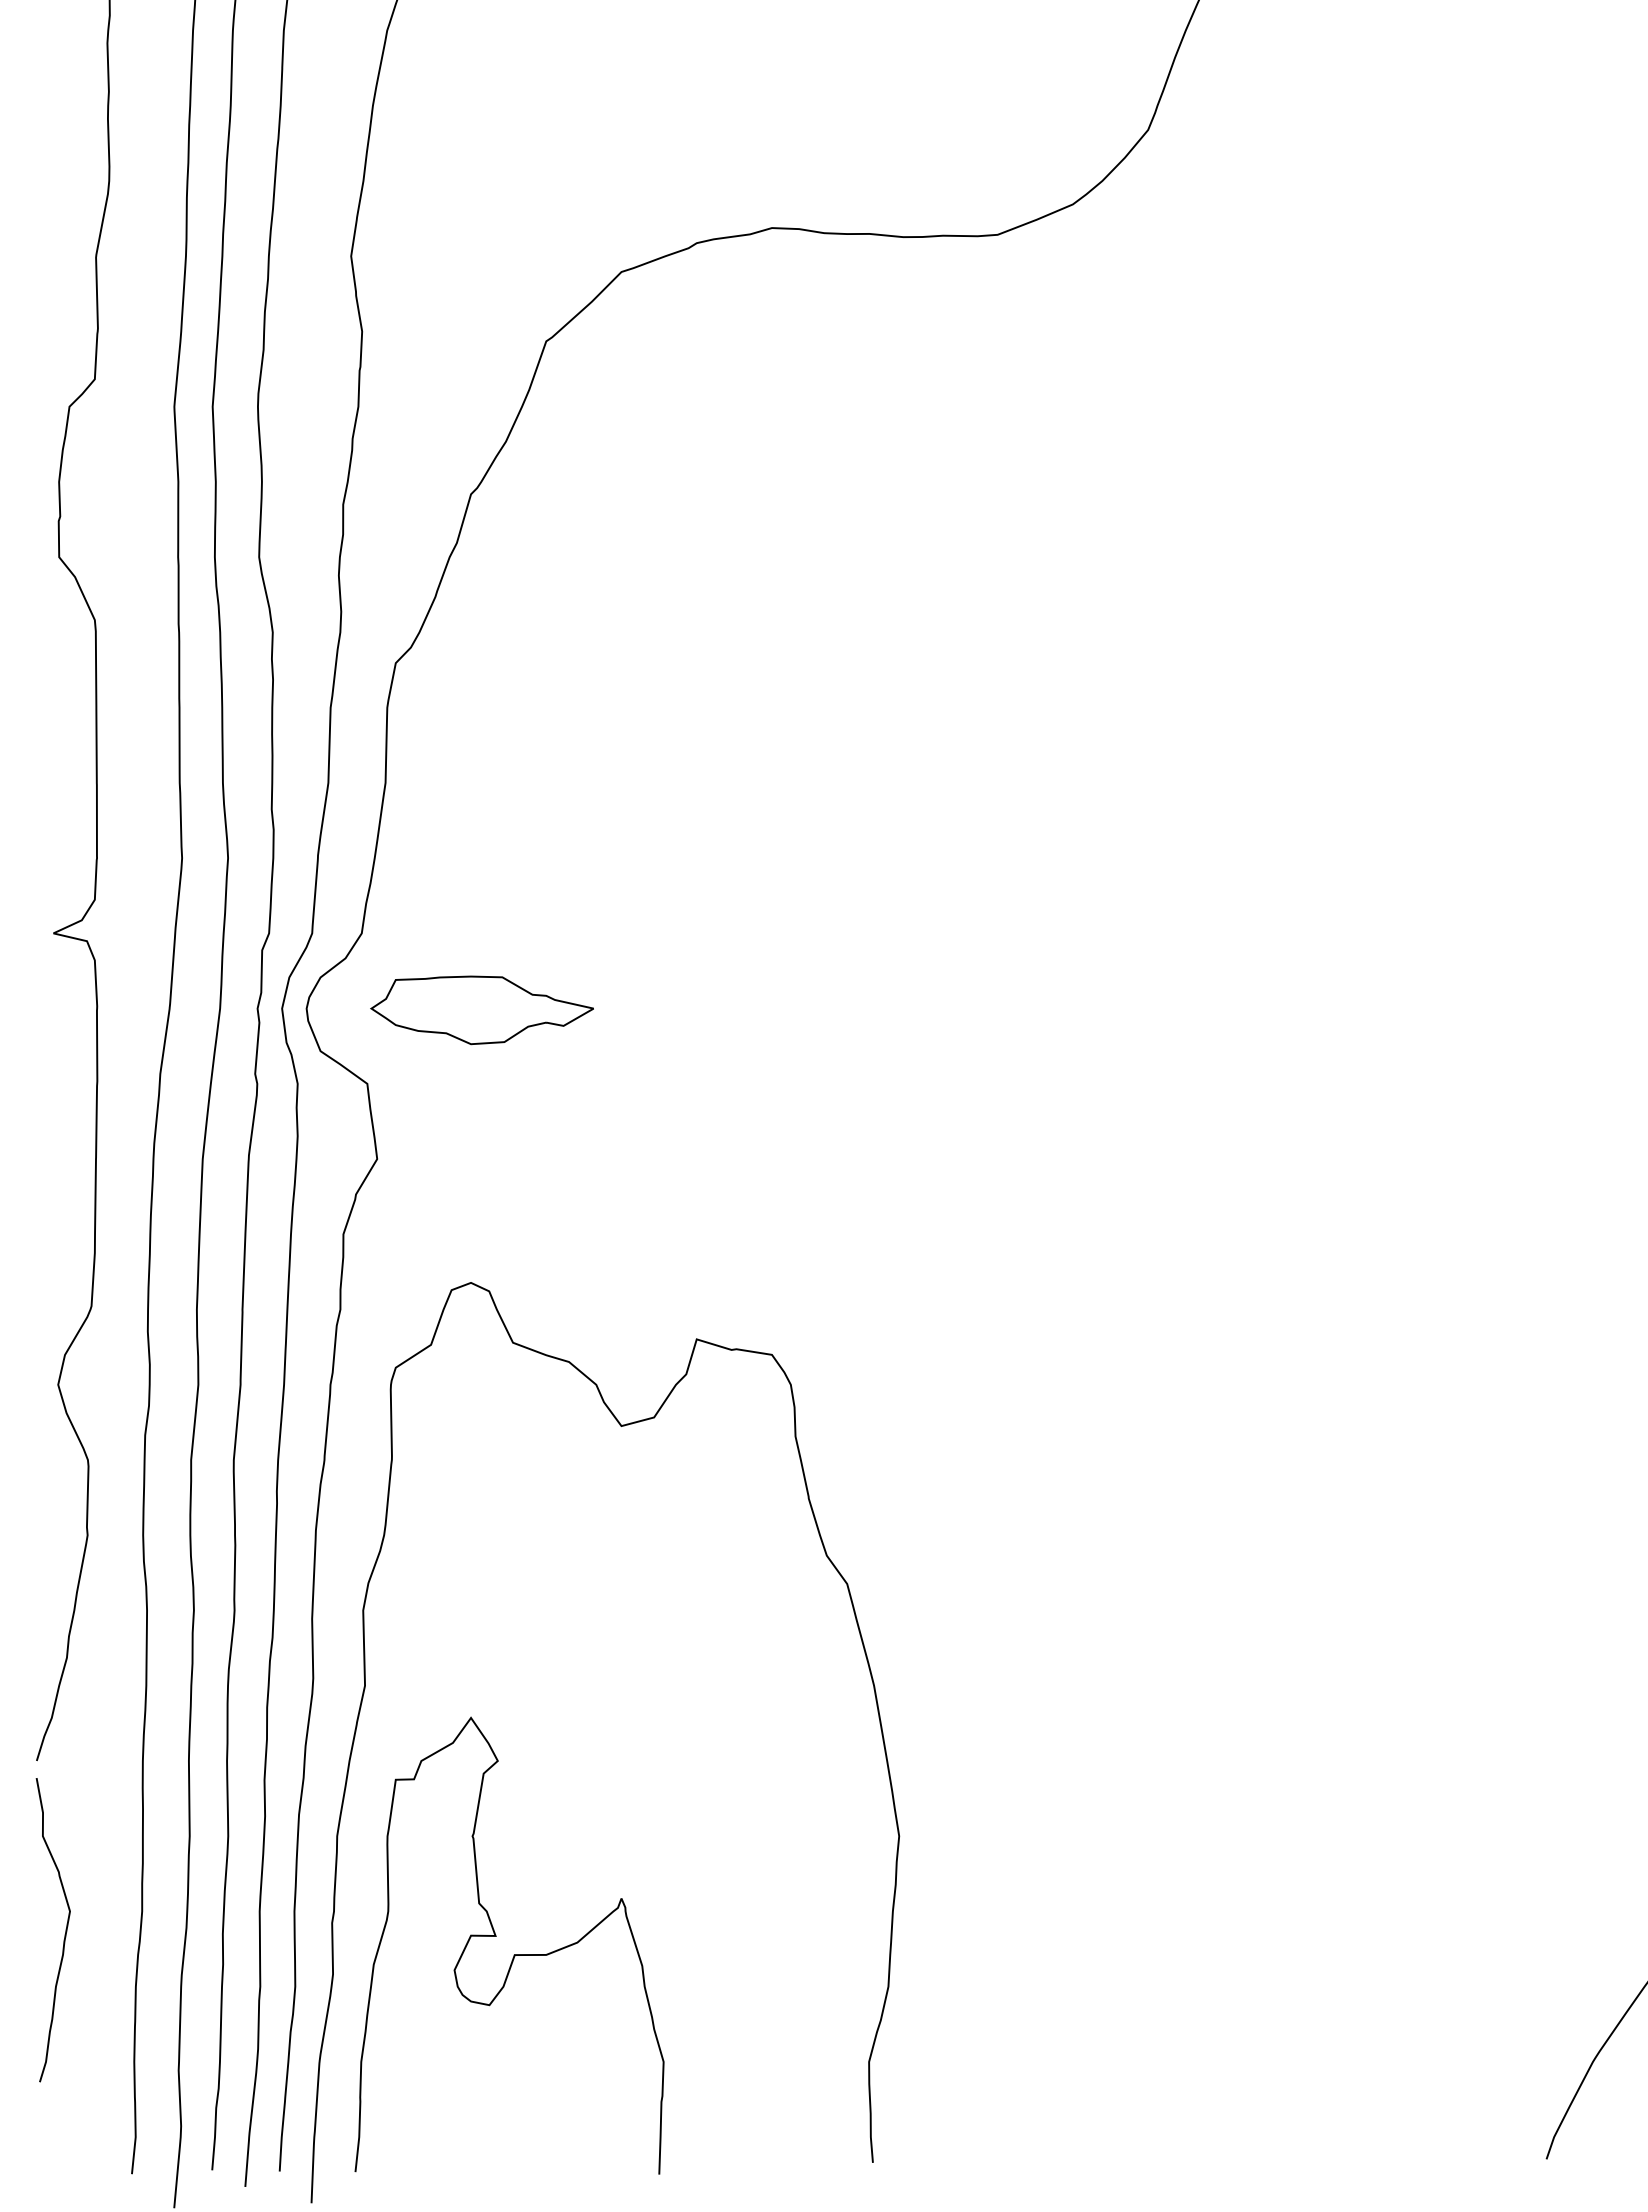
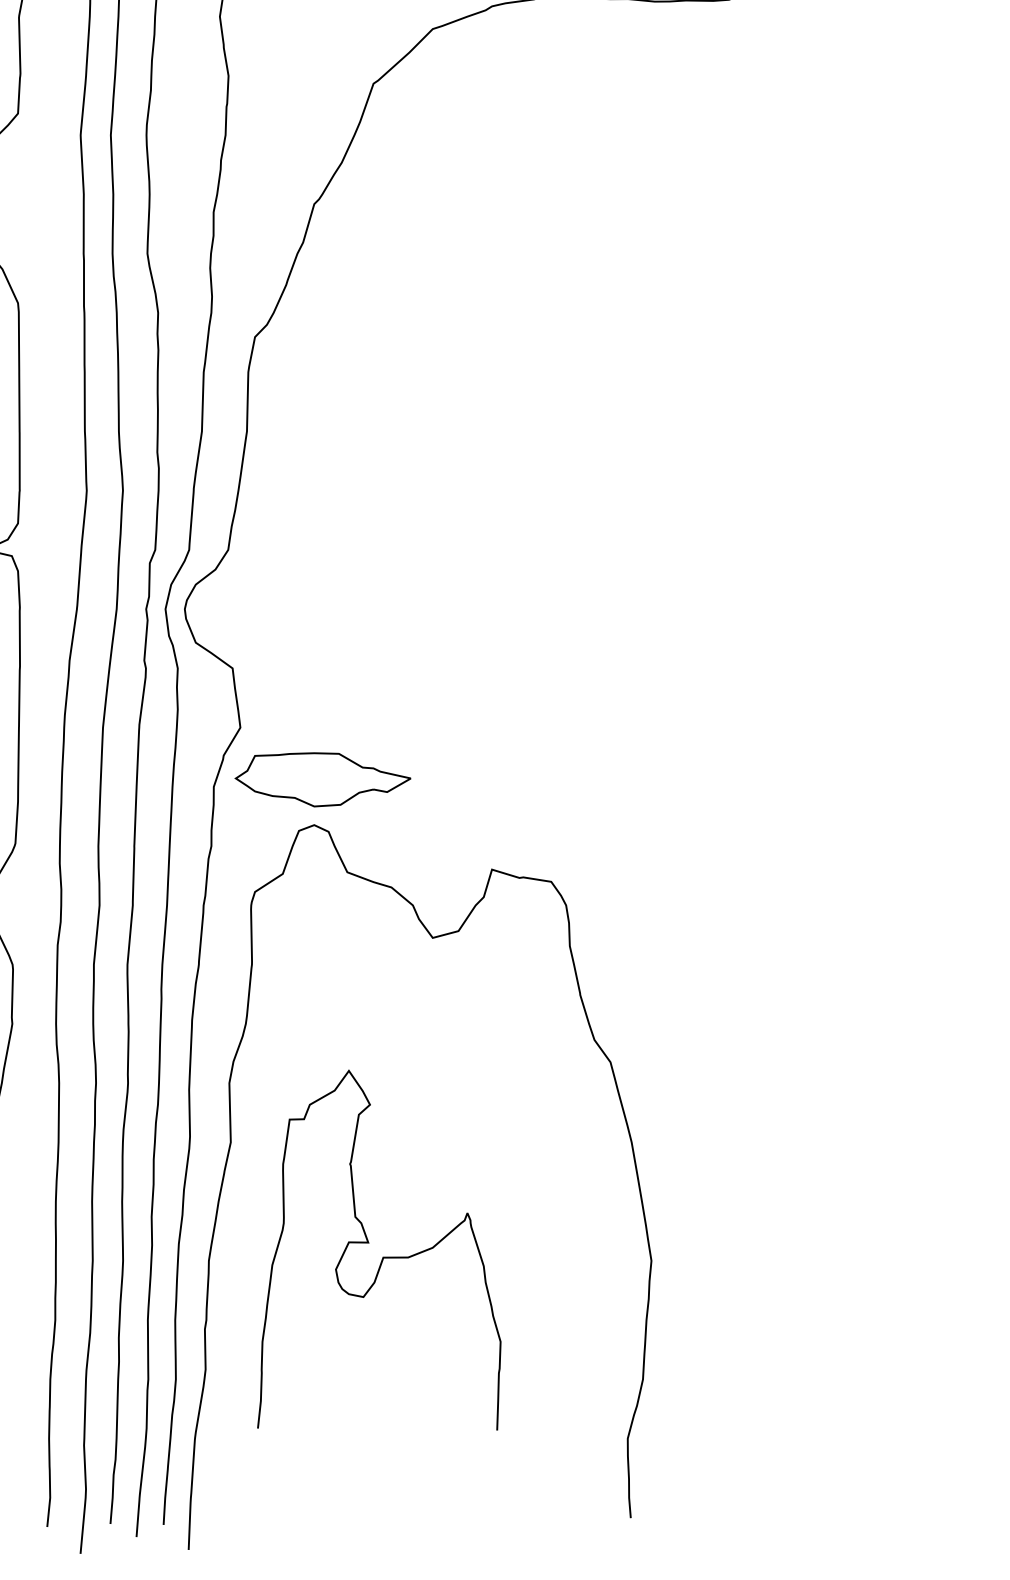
part: (481, 1010) -> (322, 779), moved
curve: (514, 1954) -> (383, 1257), moved

